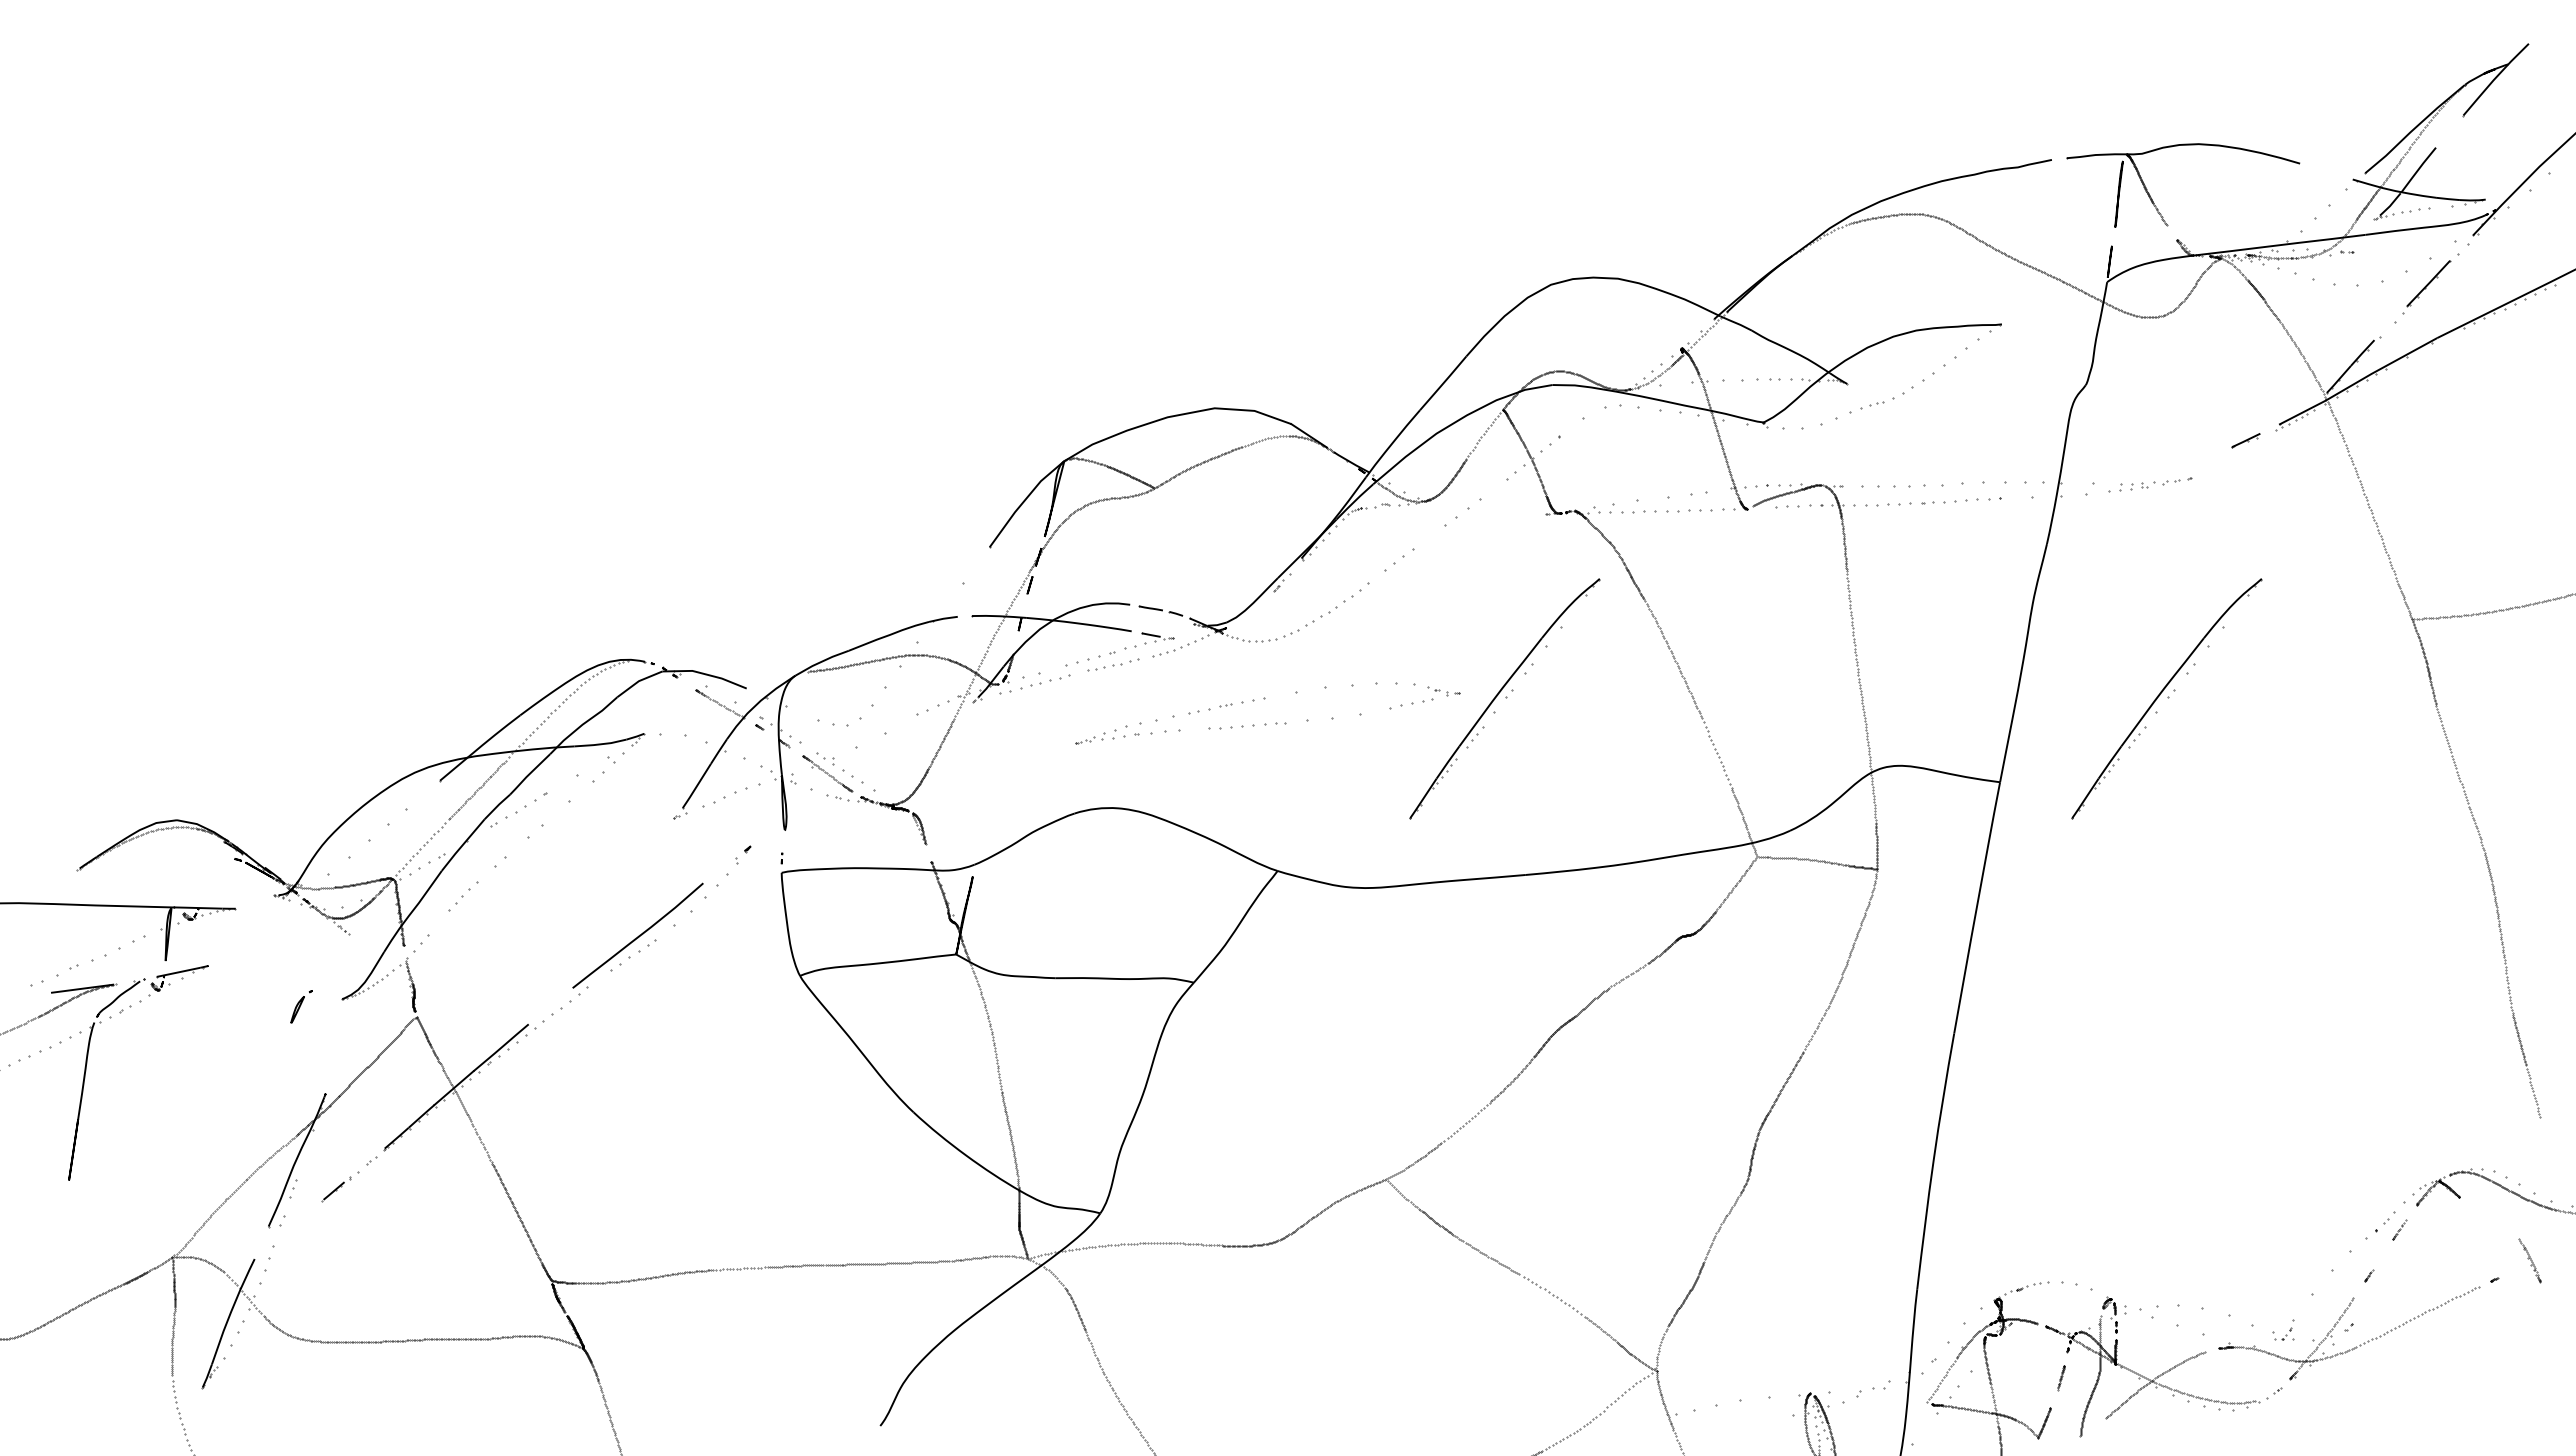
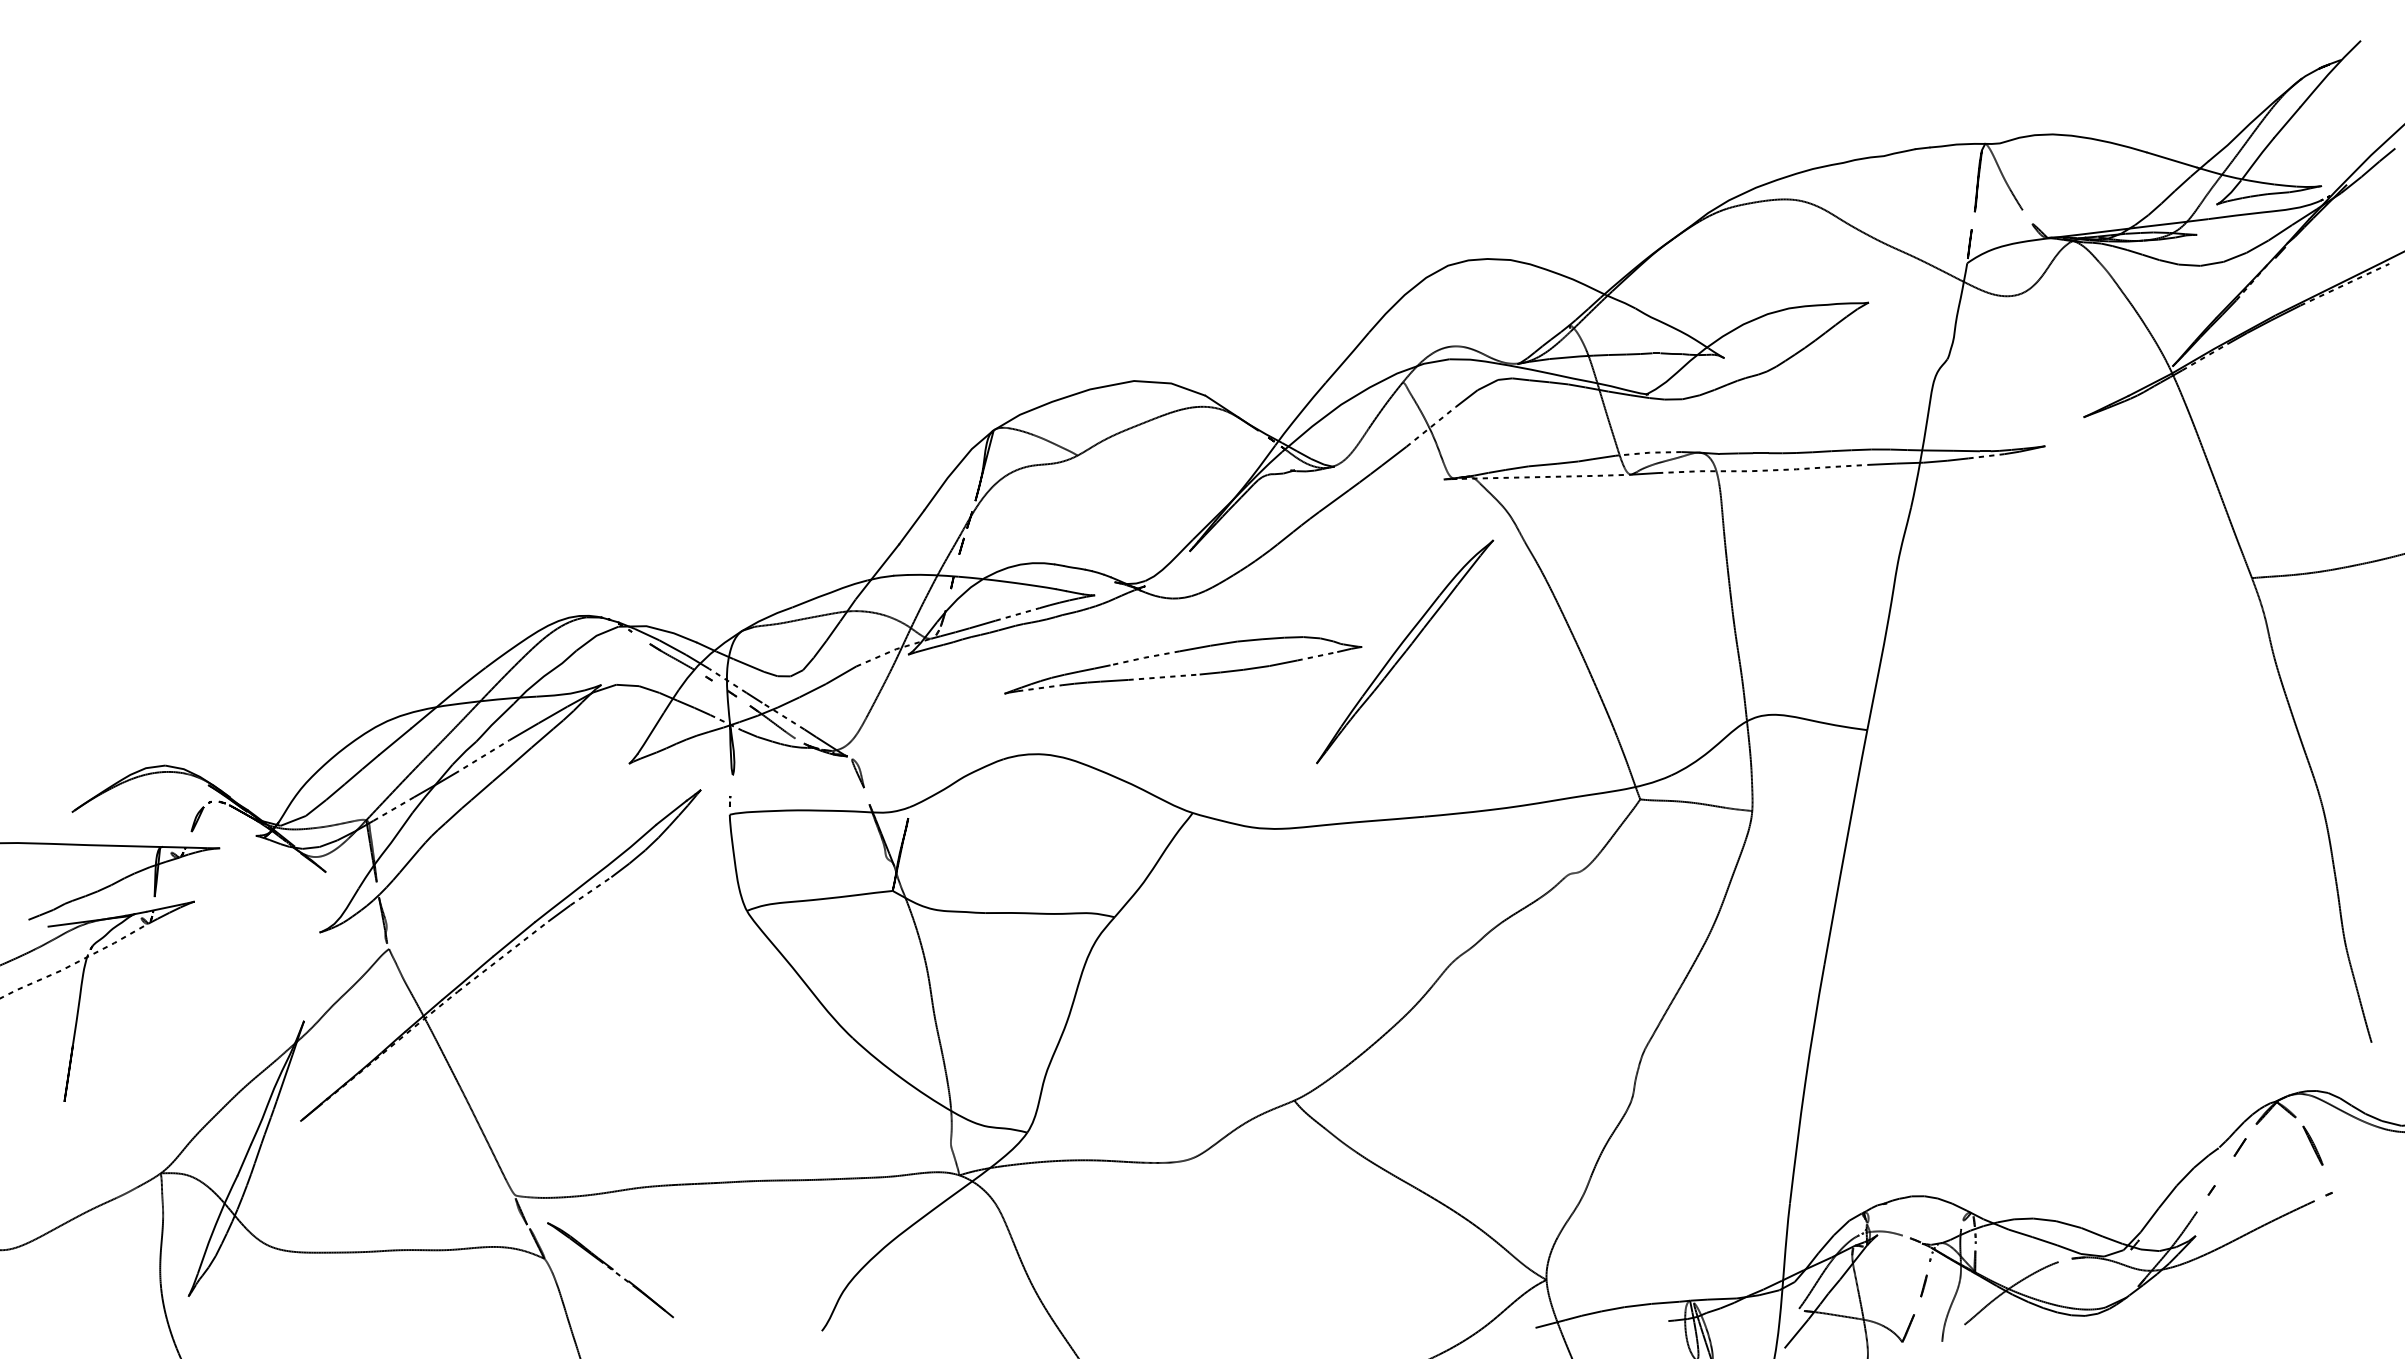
line: (2326, 171) -> (2172, 159), added
part: (2166, 698) -> (2022, 651), removed
part: (301, 1006) -> (201, 816), moved
line: (550, 1006) -> (513, 939), added
curve: (2530, 1260) -> (2313, 1145), moved
part: (649, 1357) -> (606, 1267), added

